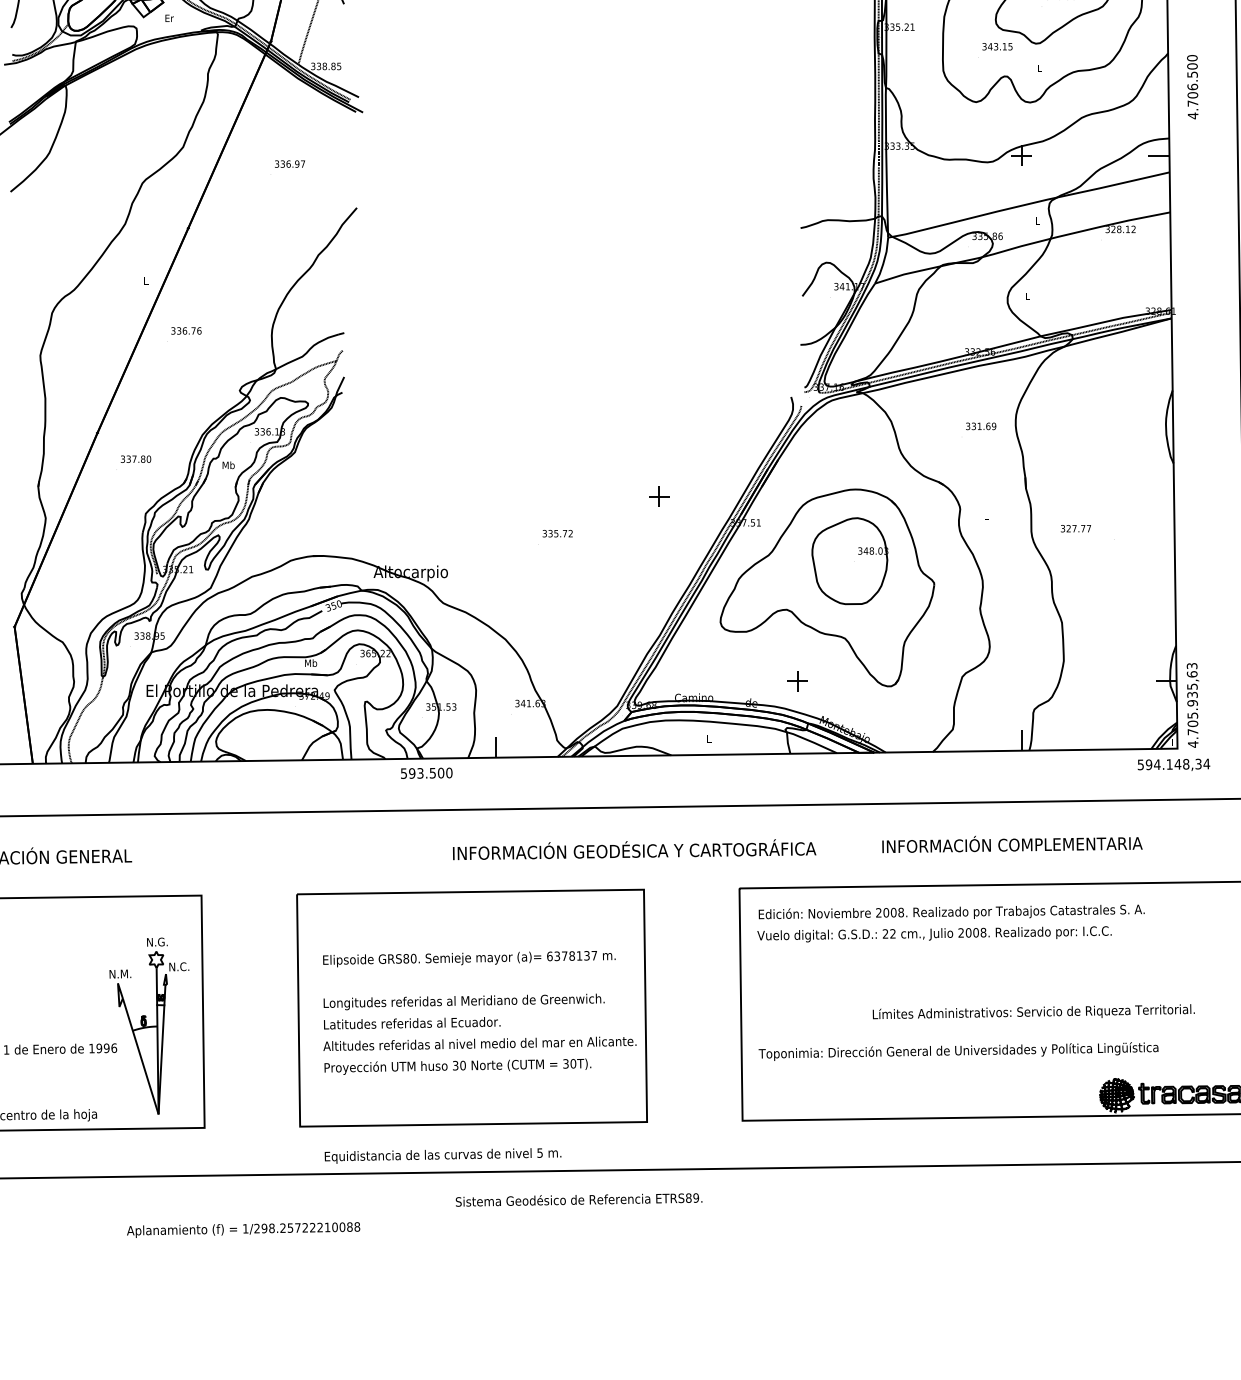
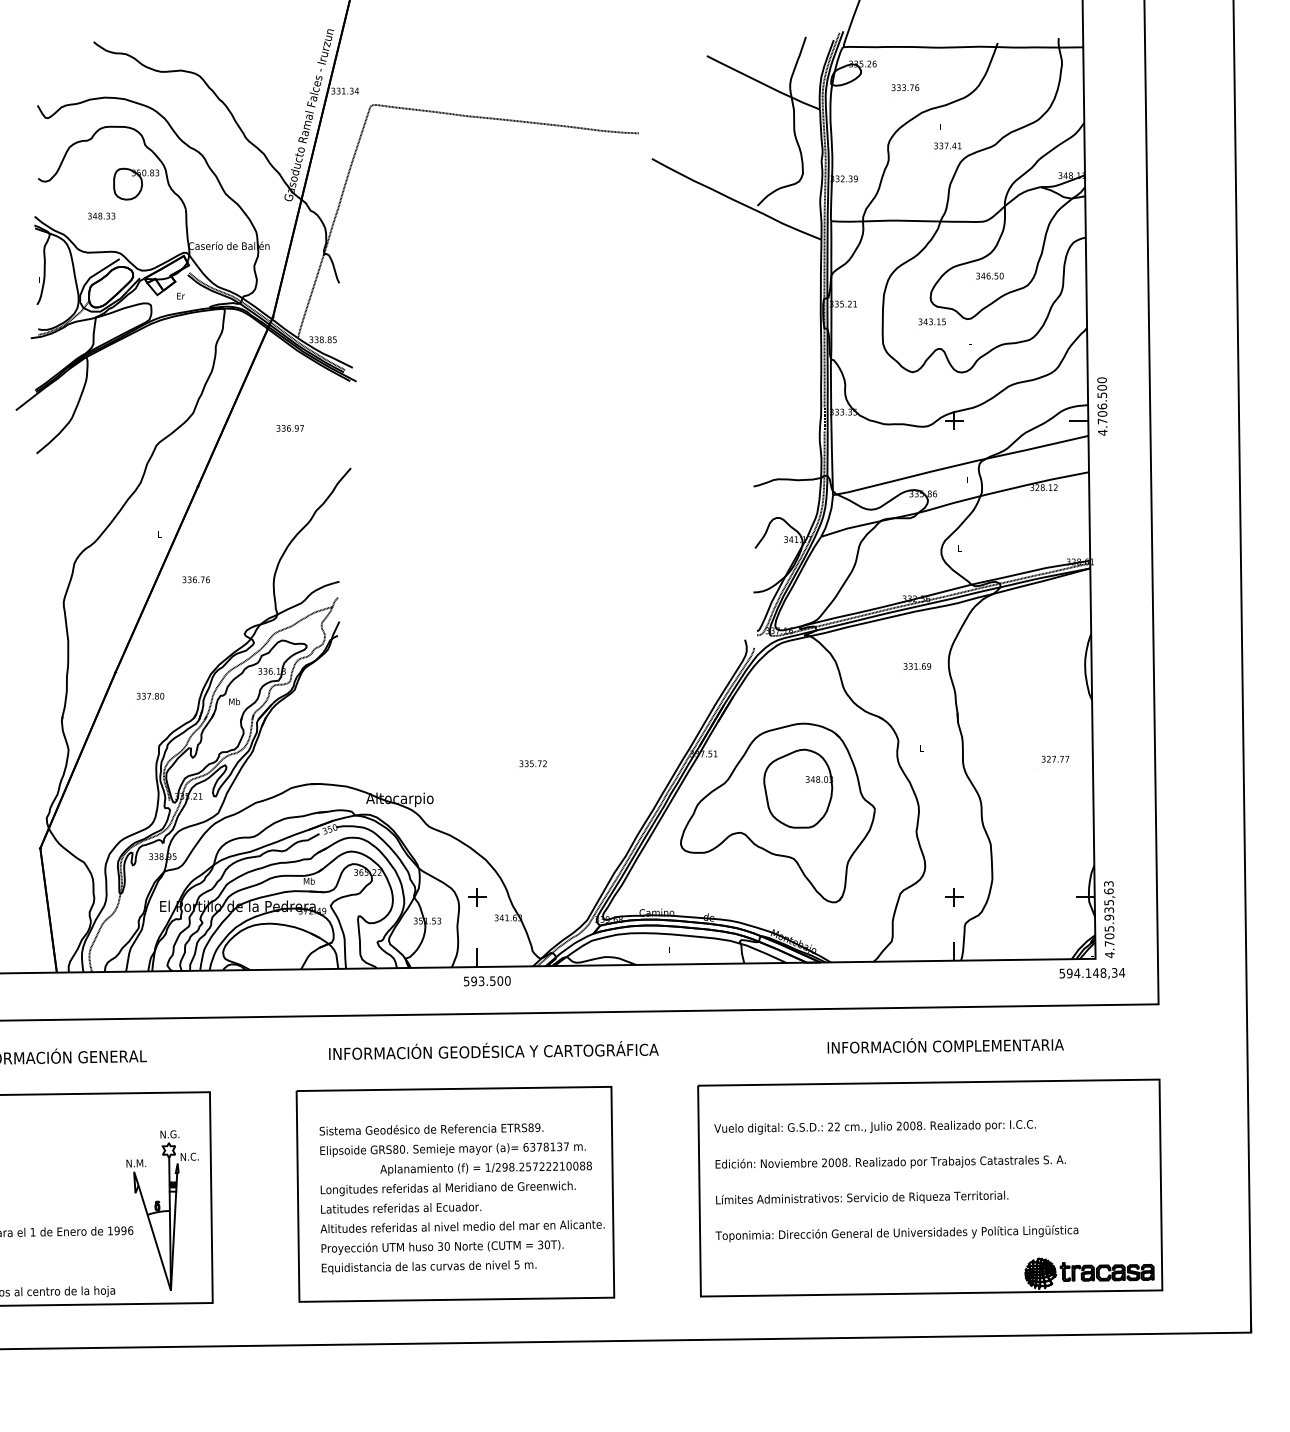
text: (1192, 87) -> (1102, 406), moved
part: (659, 497) -> (477, 897), moved
text: (1076, 527) -> (1055, 758), moved
part: (798, 681) -> (954, 897), moved
text: (426, 773) -> (487, 981), moved
text: (634, 849) -> (493, 1050), moved
text: (951, 911) -> (890, 1161), moved
text: (1034, 1011) -> (862, 1197), moved
text: (442, 1156) -> (428, 1267), moved
text: (579, 1200) -> (431, 1129), moved
text: (242, 1229) -> (485, 1168), moved

